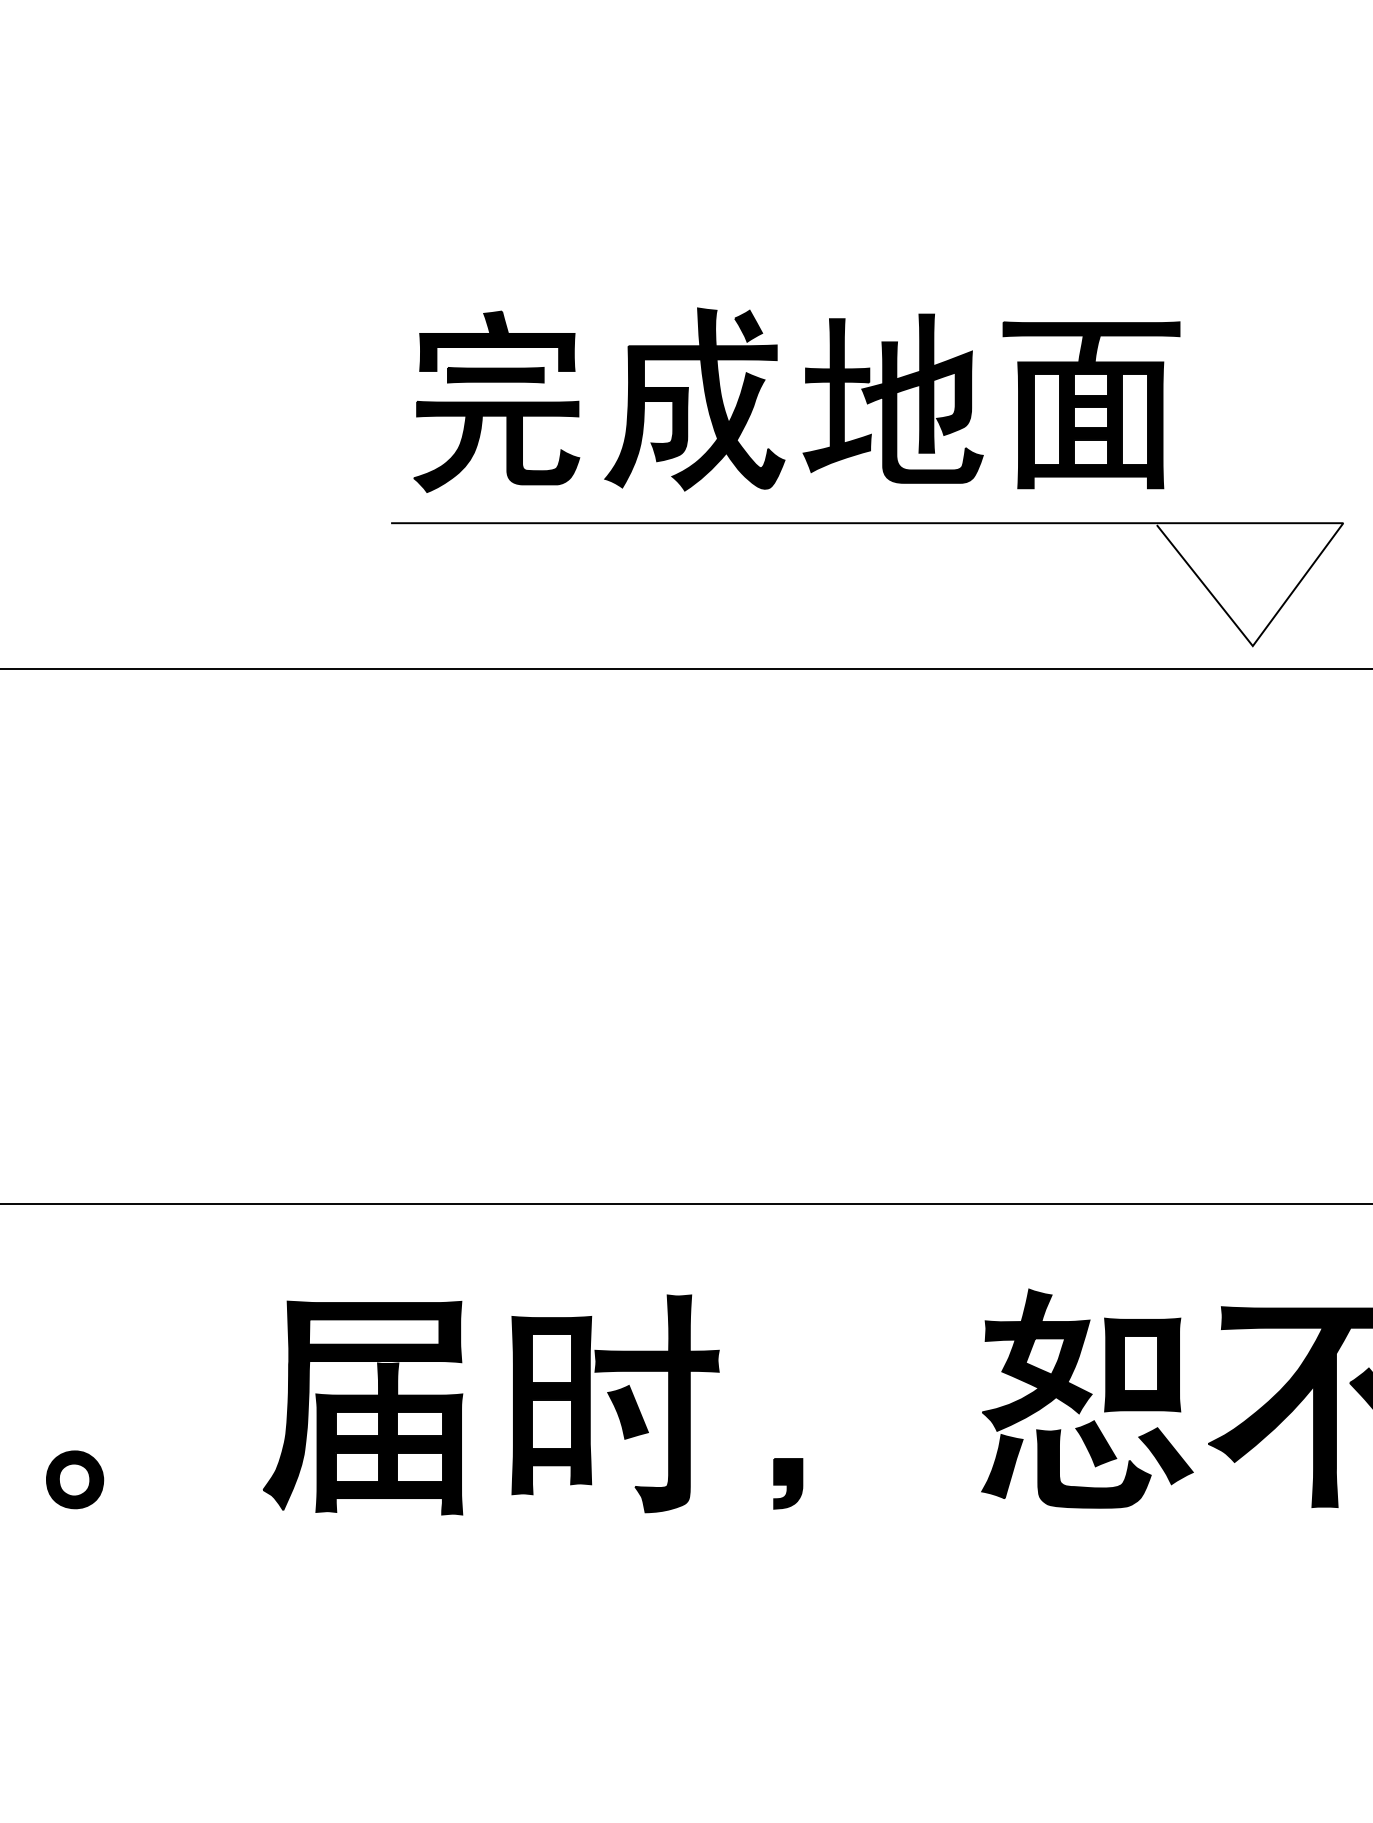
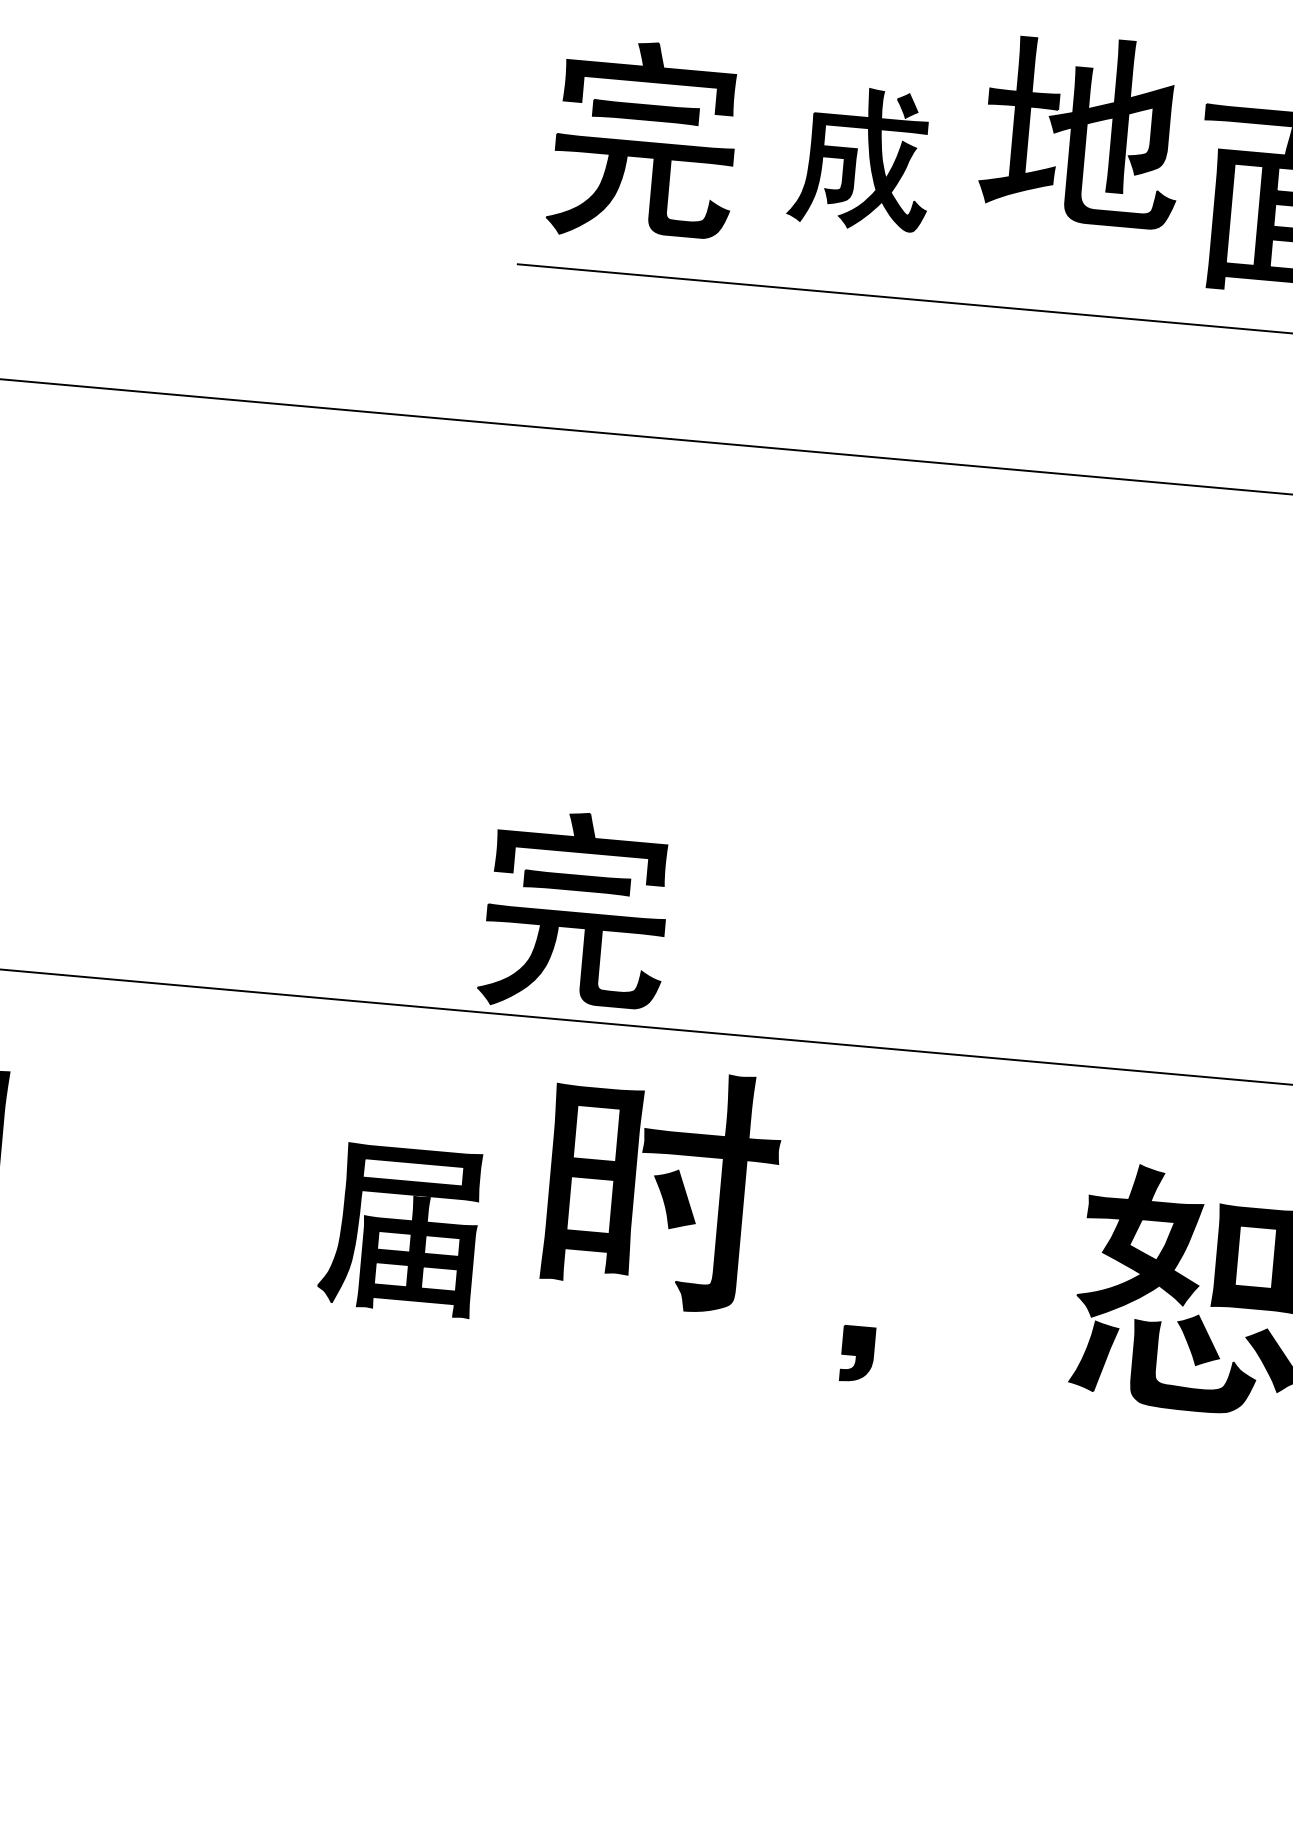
part: (892, 398) -> (1081, 129), moved
part: (694, 399) -> (861, 158), size x0.7
part: (496, 1105) -> (575, 911), added
part: (615, 1403) -> (662, 1188), moved
part: (362, 1407) -> (399, 1229), size x0.7
part: (75, 1479) -> (78, 1279), removed

